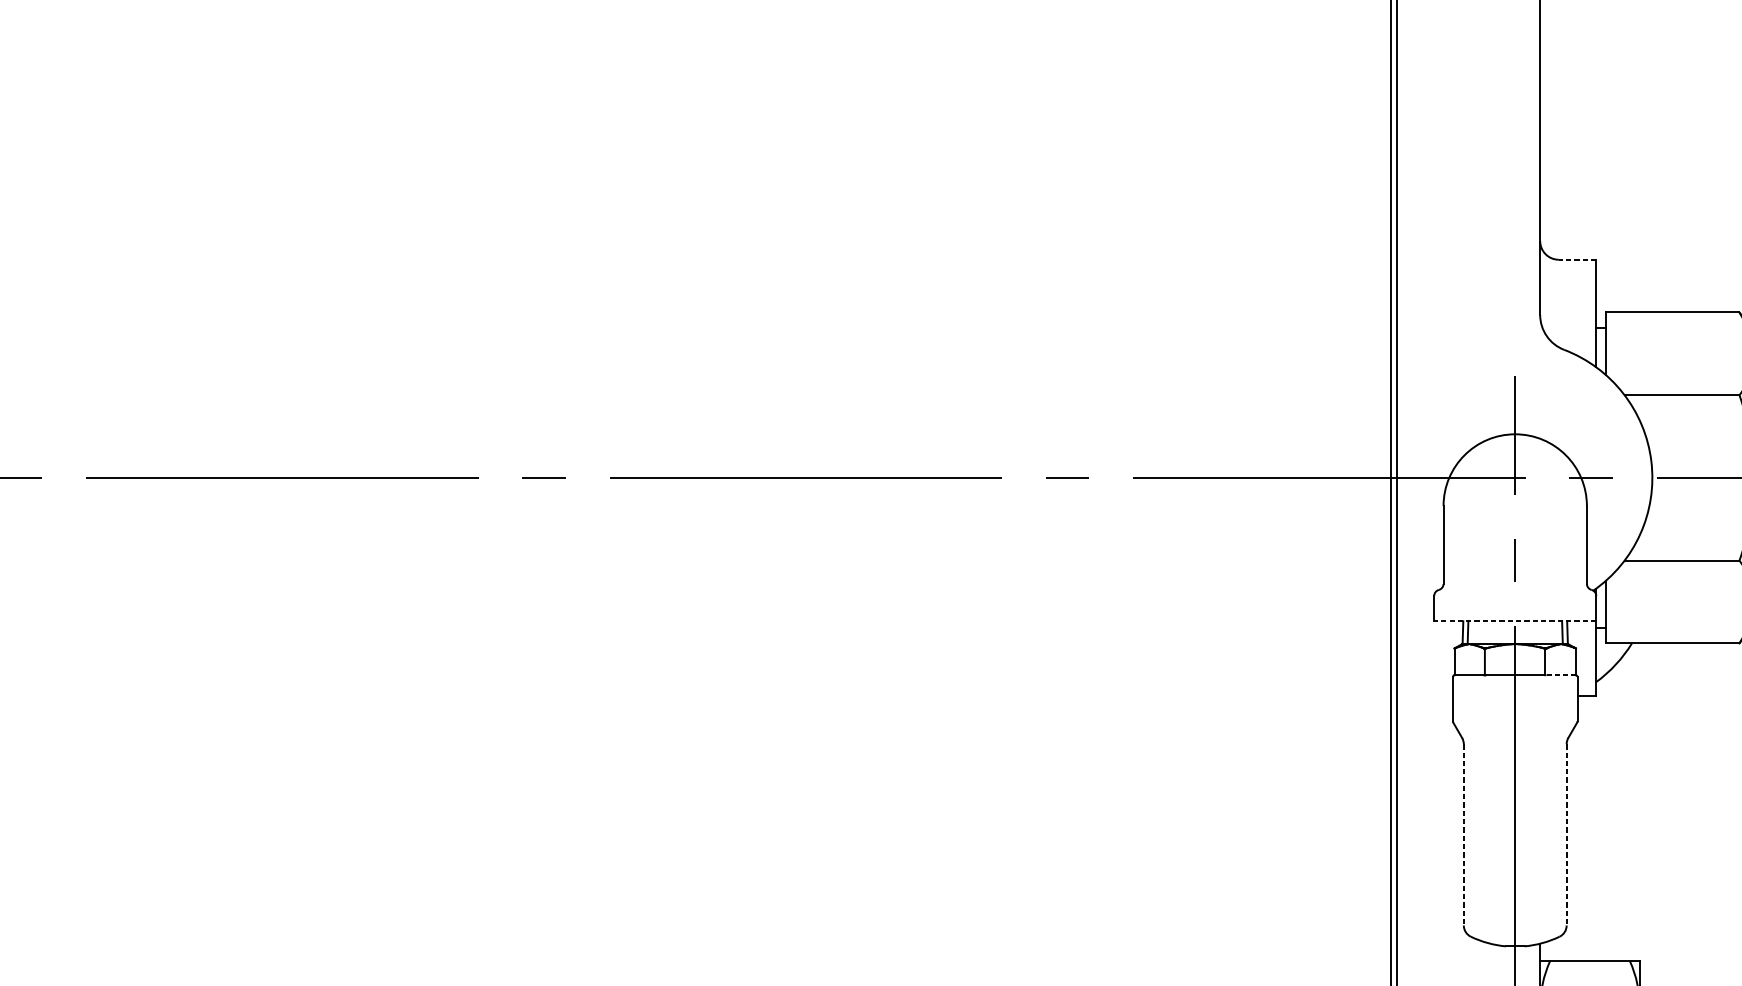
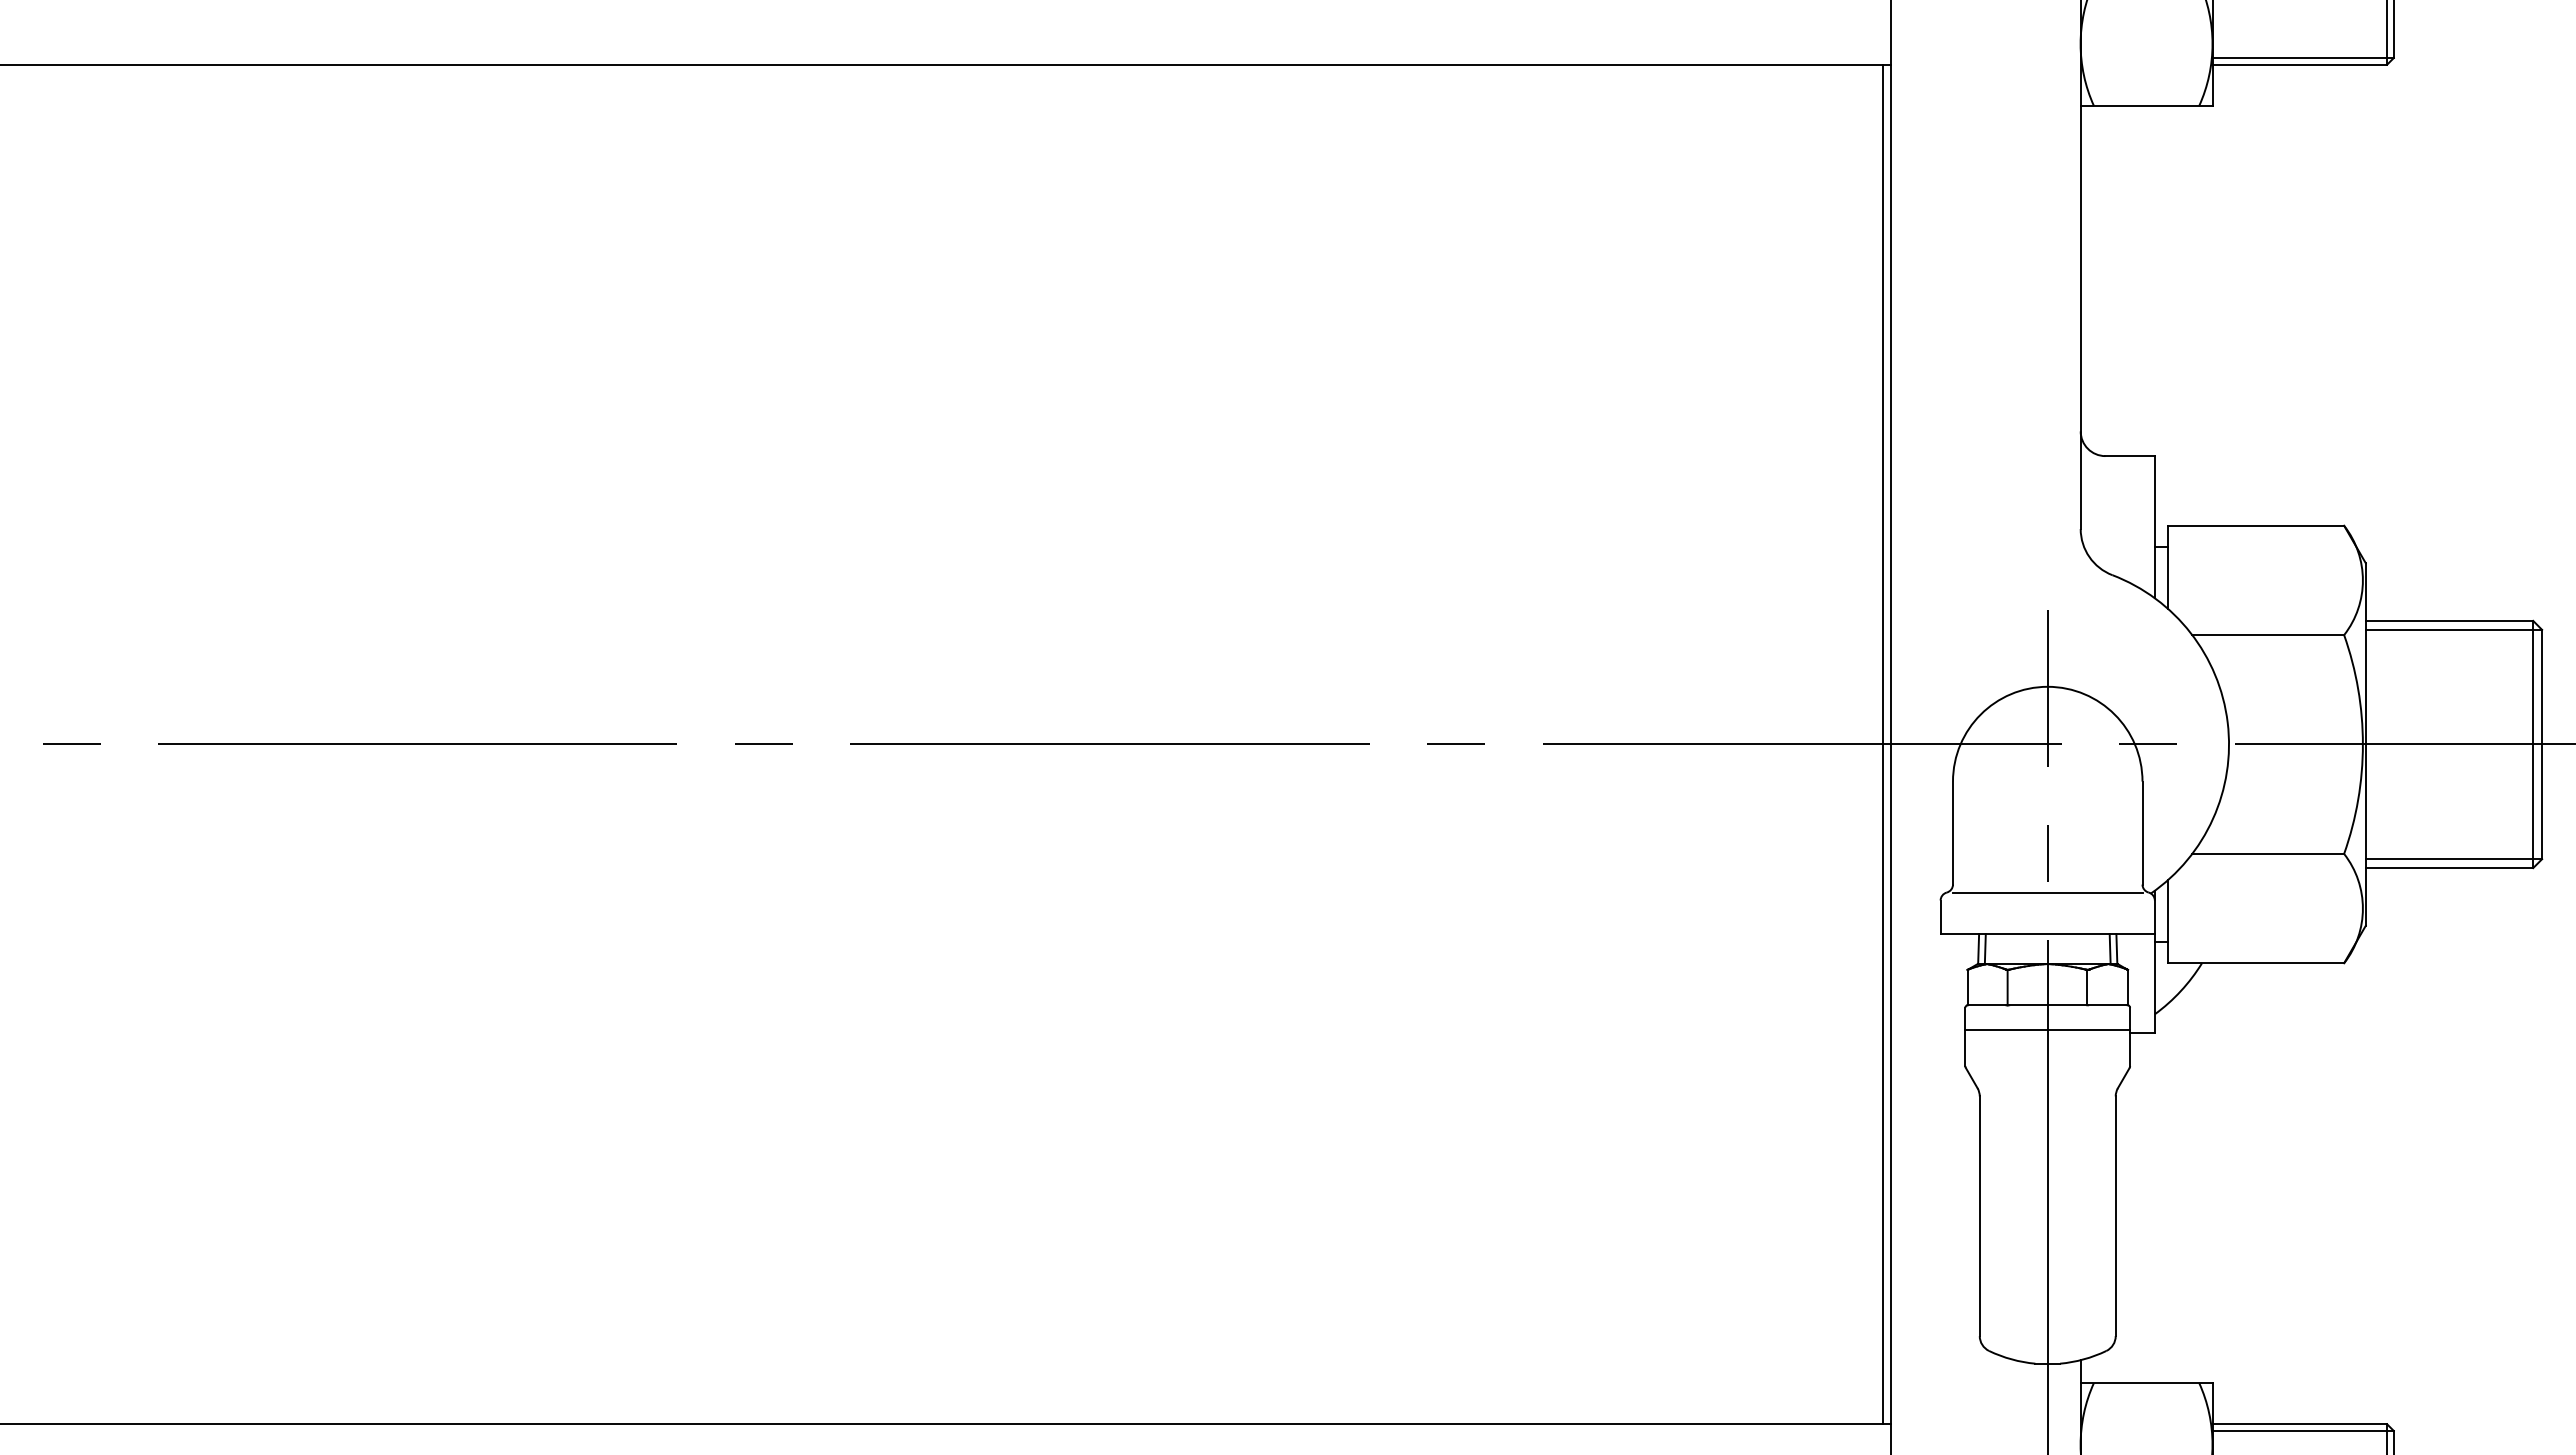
line: (1577, 260) -> (2130, 456), dashed -> solid
line: (1515, 589) -> (2047, 892), added
line: (1515, 621) -> (2047, 934), dashed -> solid
line: (1561, 675) -> (2108, 1005), dashed -> solid
line: (1515, 693) -> (2047, 1029), added
line: (1463, 835) -> (1979, 1216), dashed -> solid
line: (1566, 835) -> (2115, 1216), dashed -> solid

